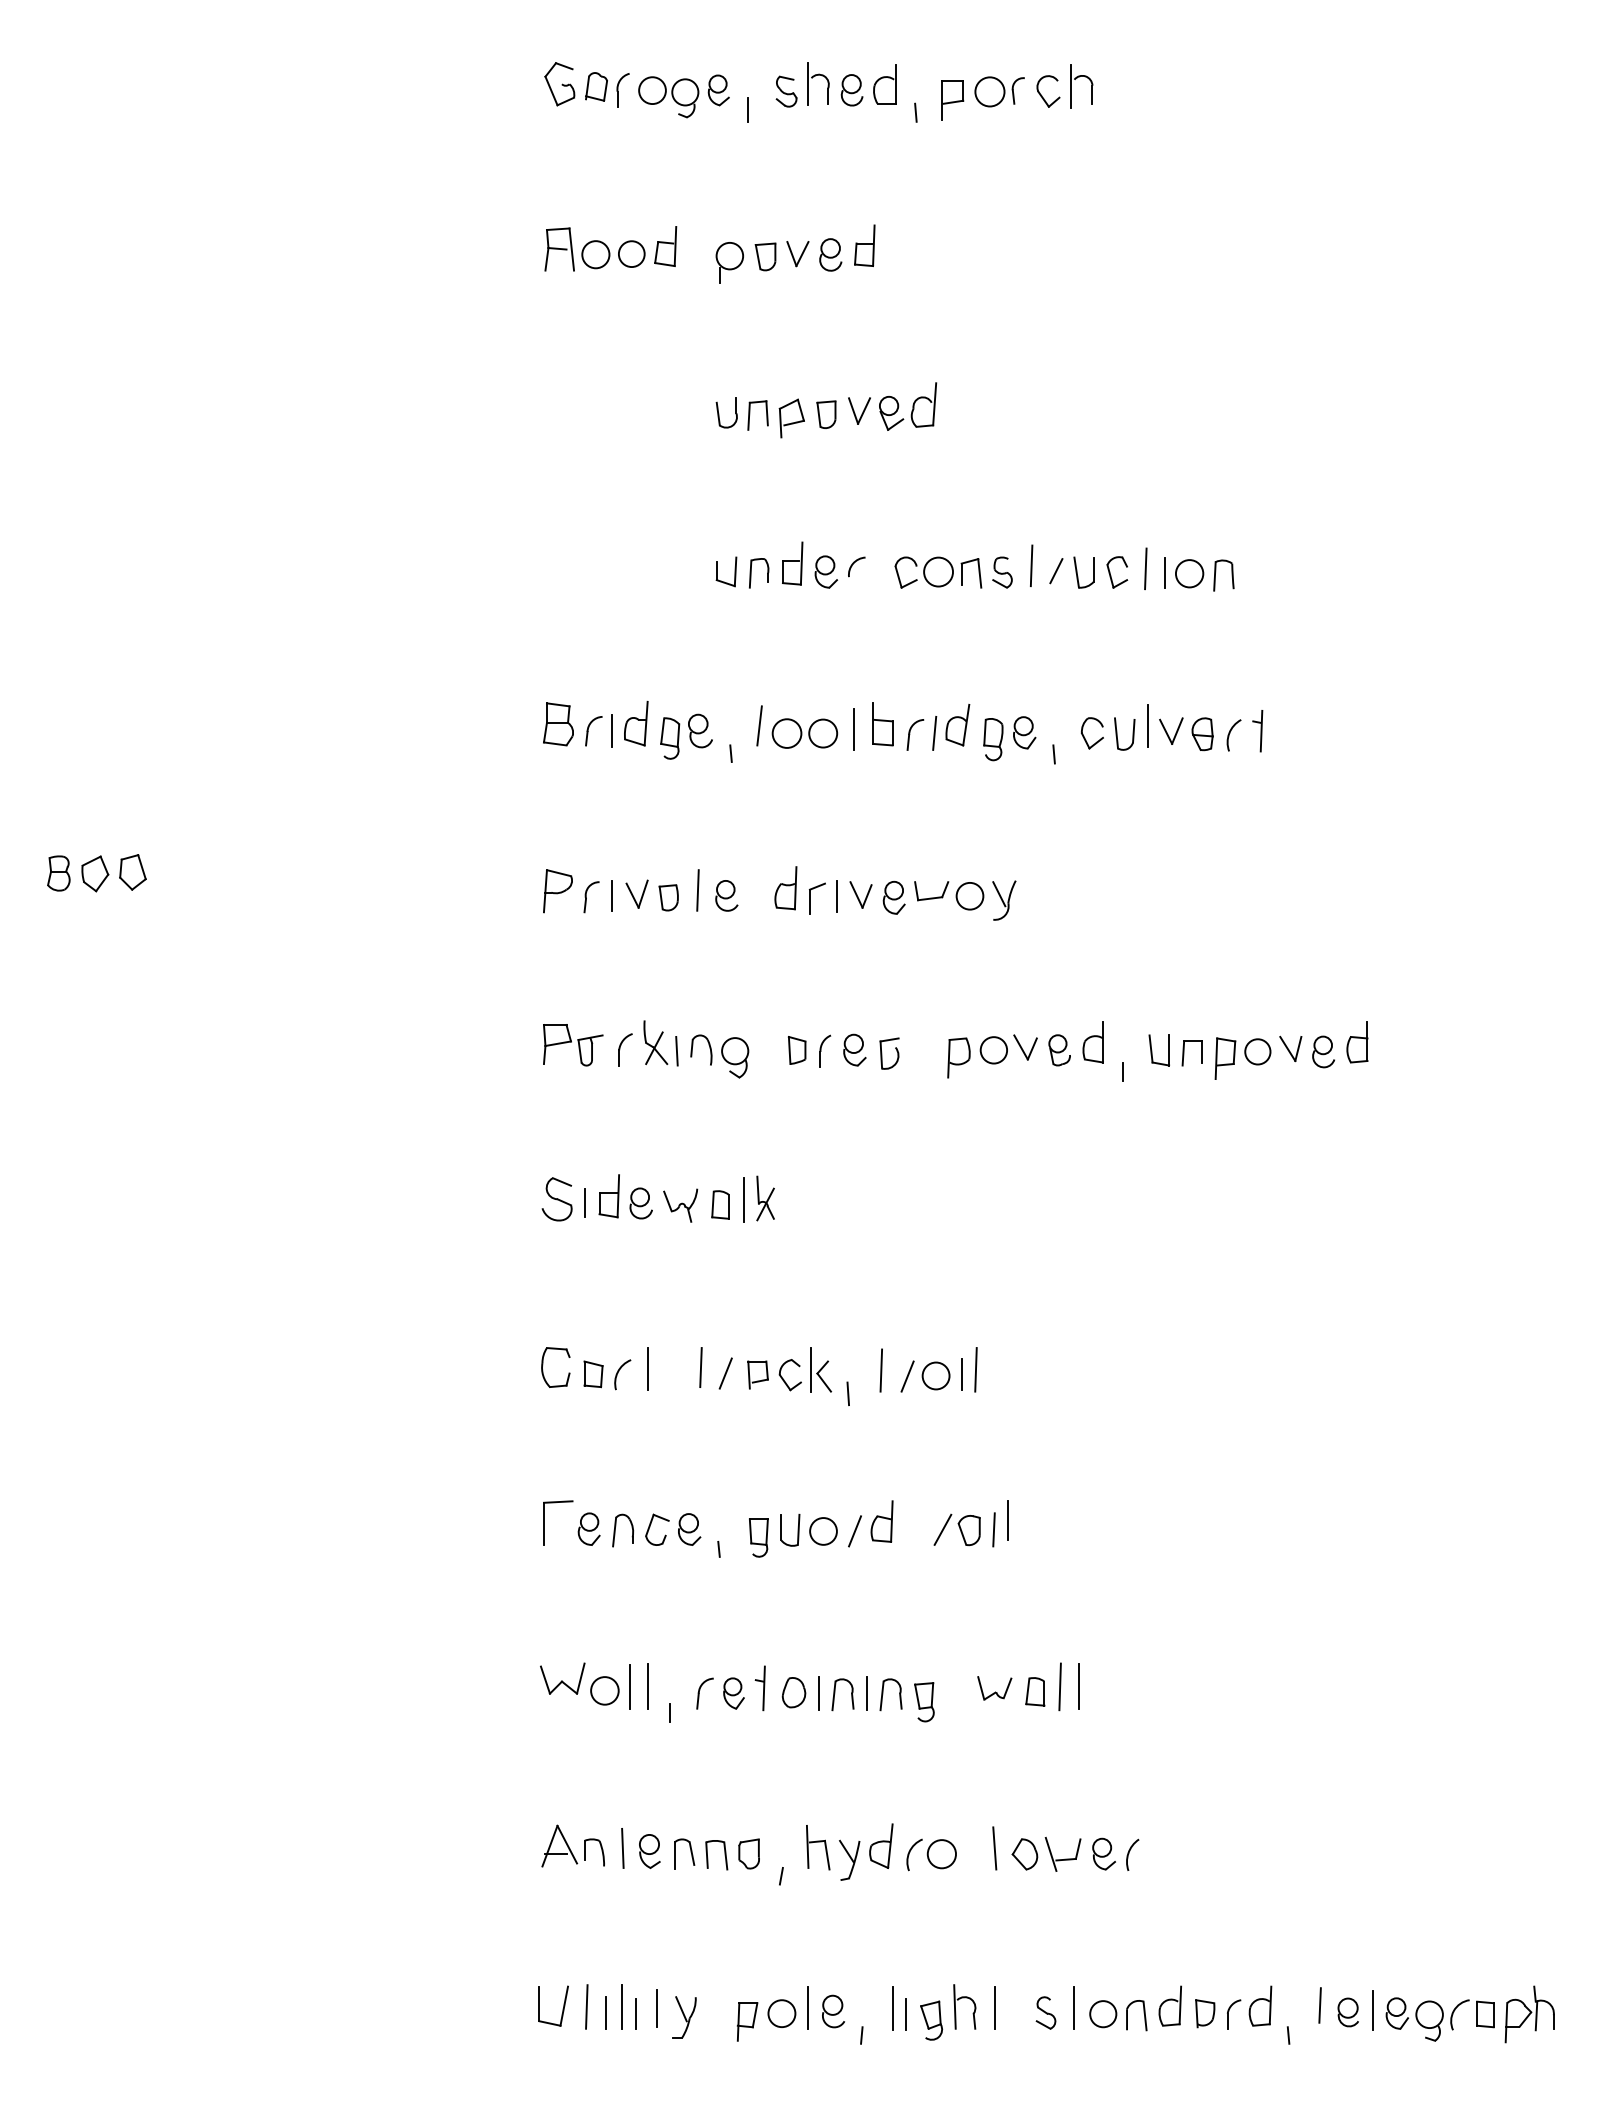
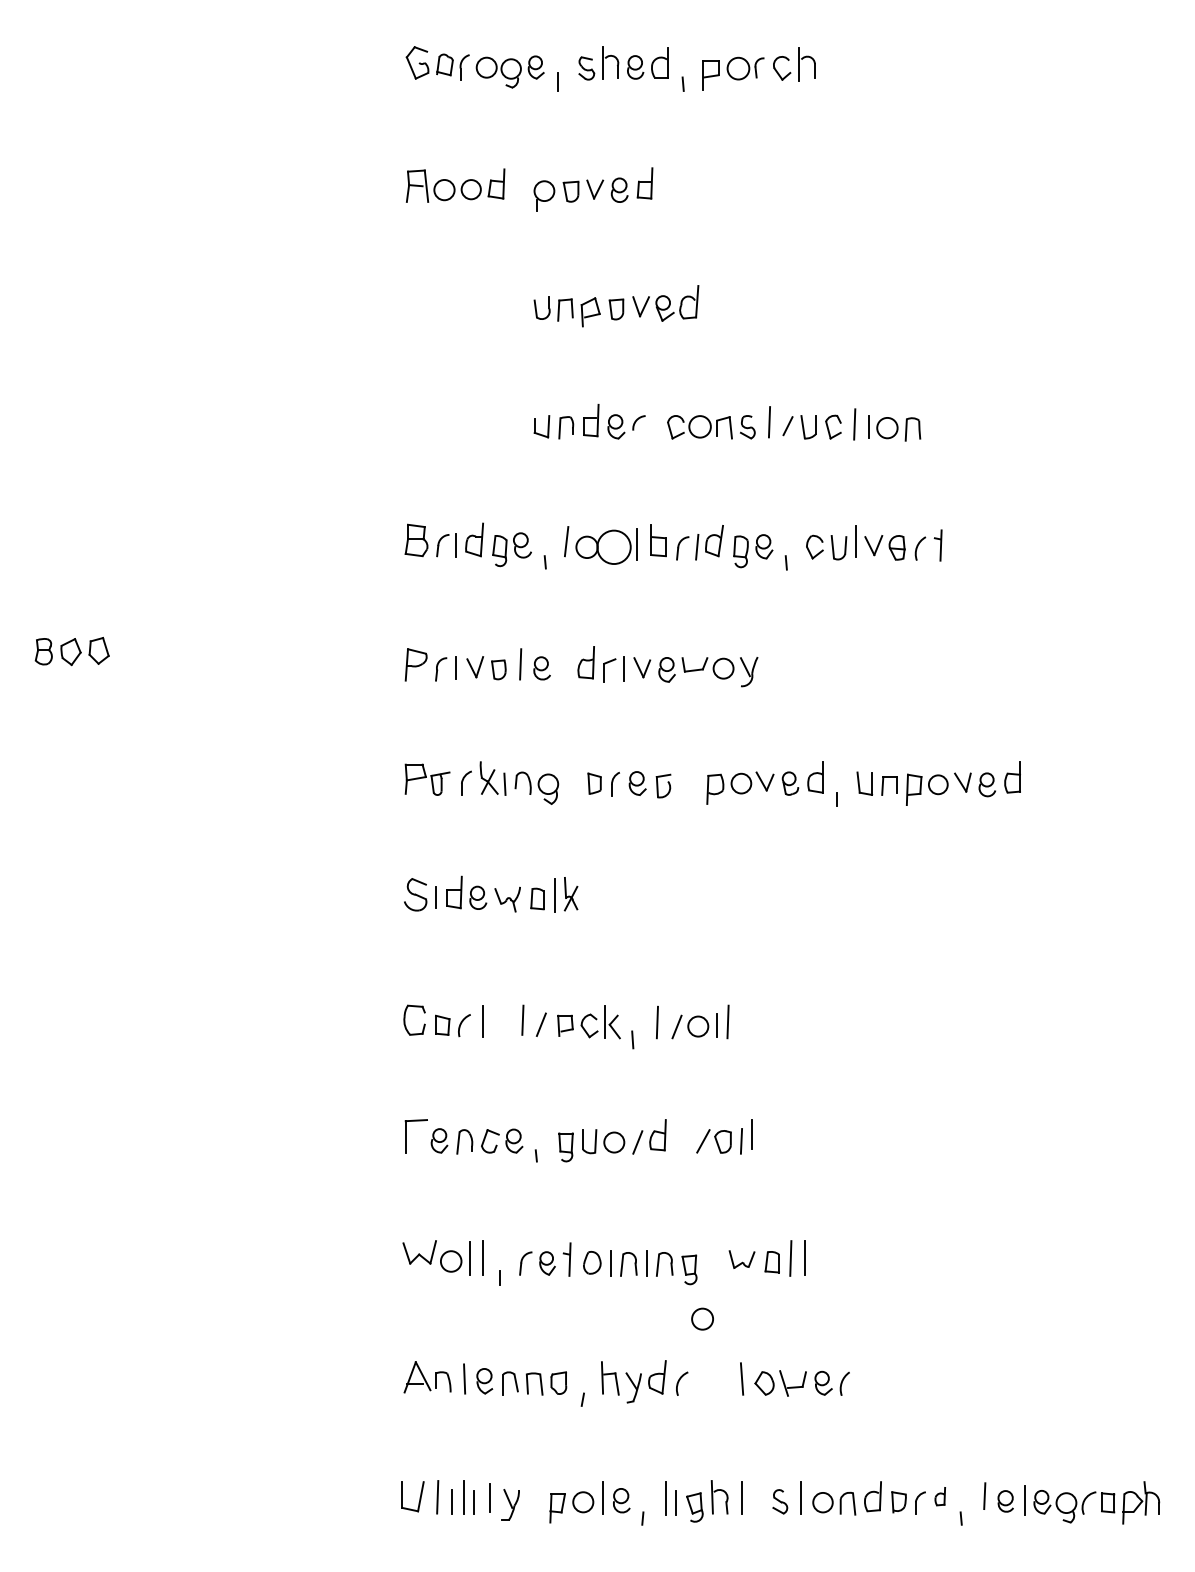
circle: (823, 733) -> (614, 547), size x1.6
circle: (941, 1854) -> (702, 1319), moved
part: (1260, 2005) -> (940, 1496), size x0.6

